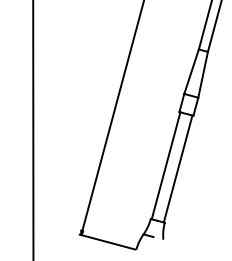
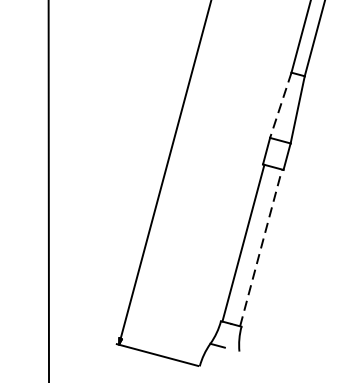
line: (191, 72) -> (280, 106), solid -> dashed
line: (178, 168) -> (261, 247), solid -> dashed

